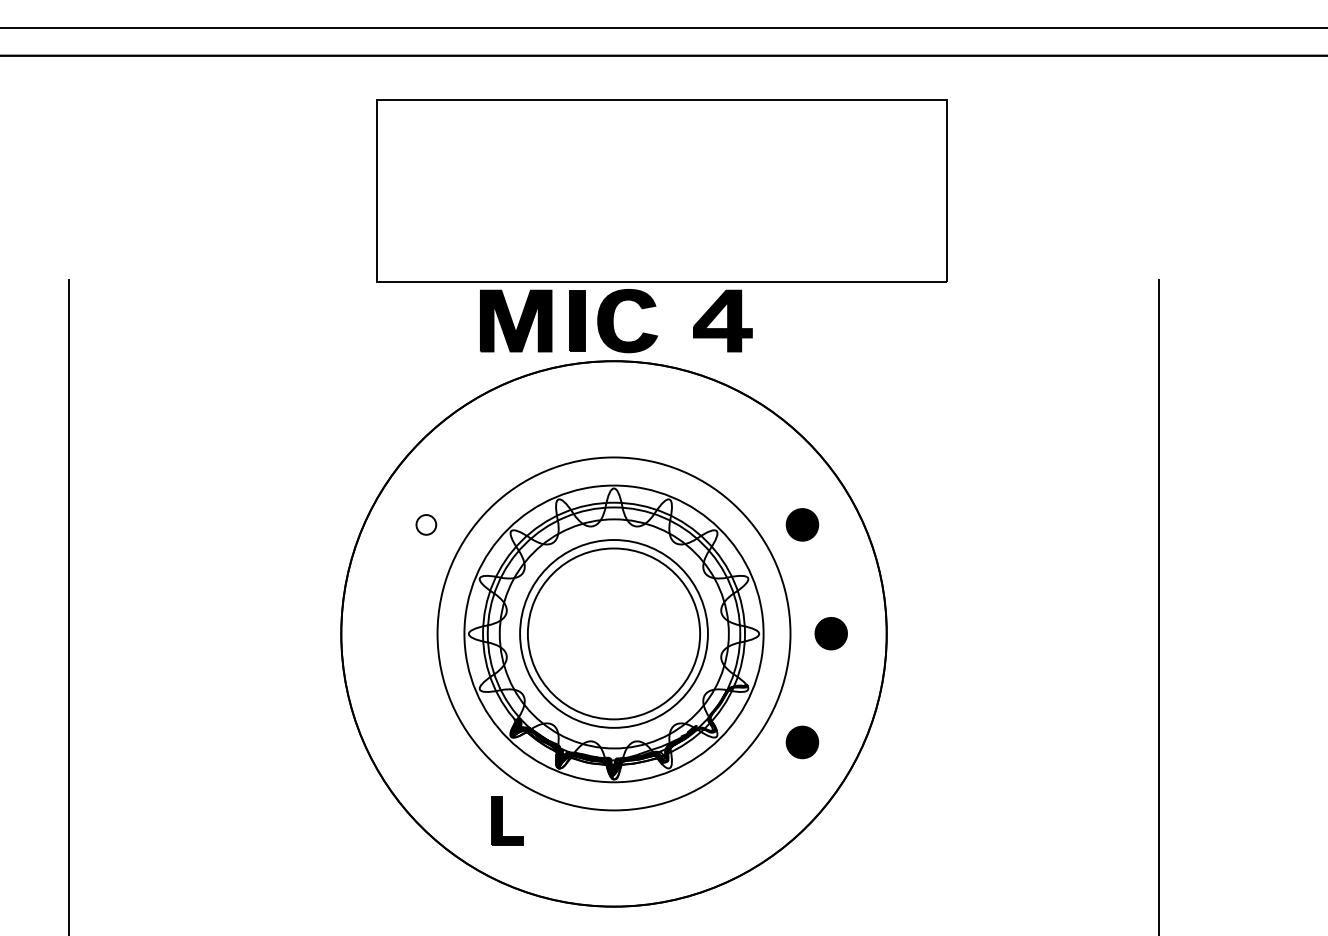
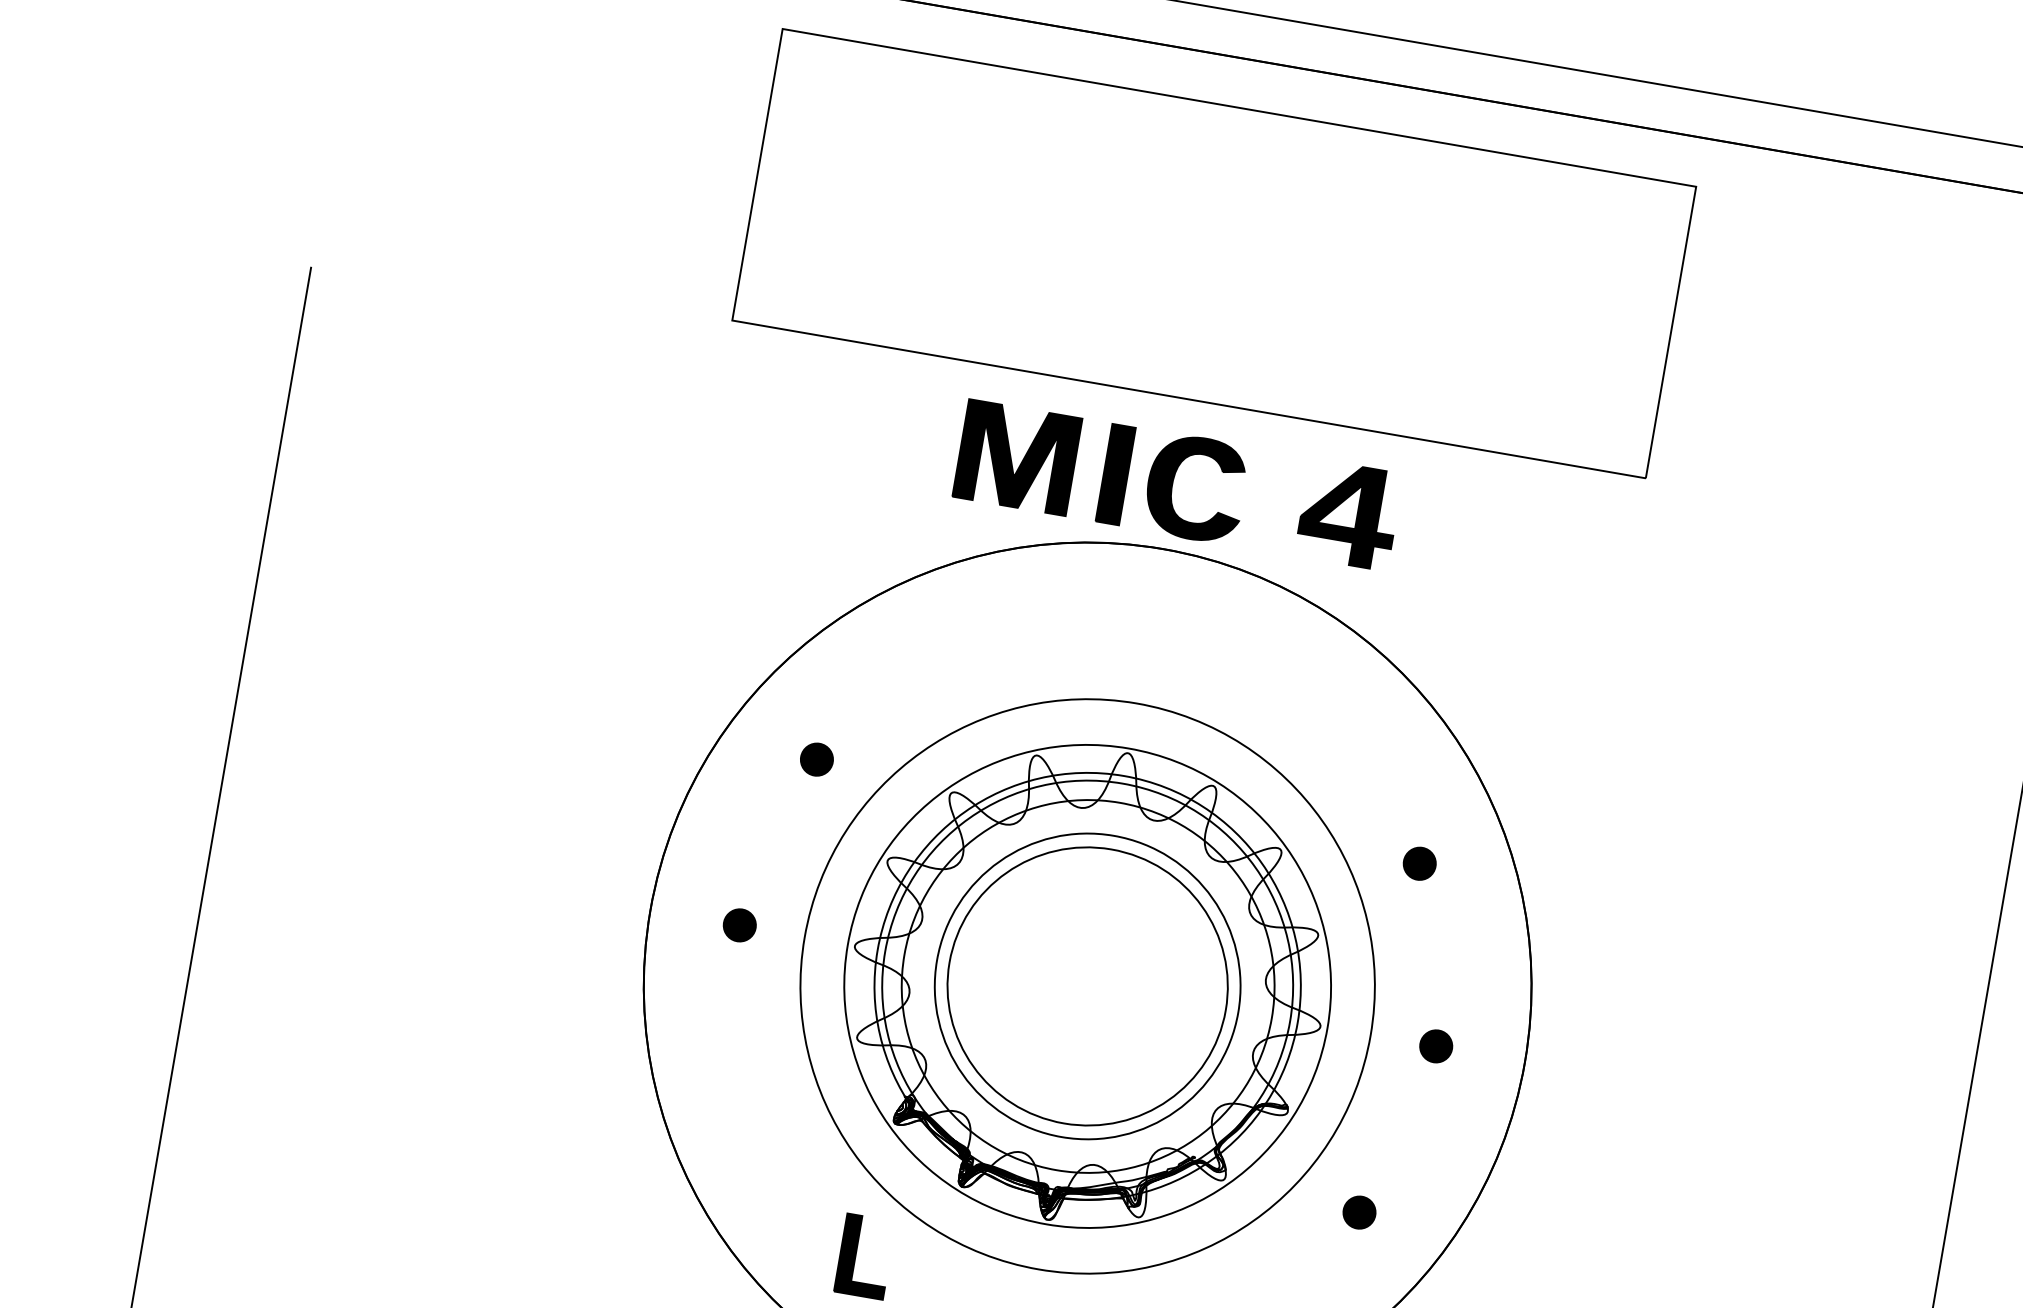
part: (661, 190) -> (1213, 252), moved
fill: (426, 524) -> (817, 759), added
part: (801, 524) -> (1418, 862), size x0.62
part: (396, 633) -> (738, 925), added
part: (831, 633) -> (1436, 1045), size x0.62
part: (801, 742) -> (1358, 1212), size x0.62

